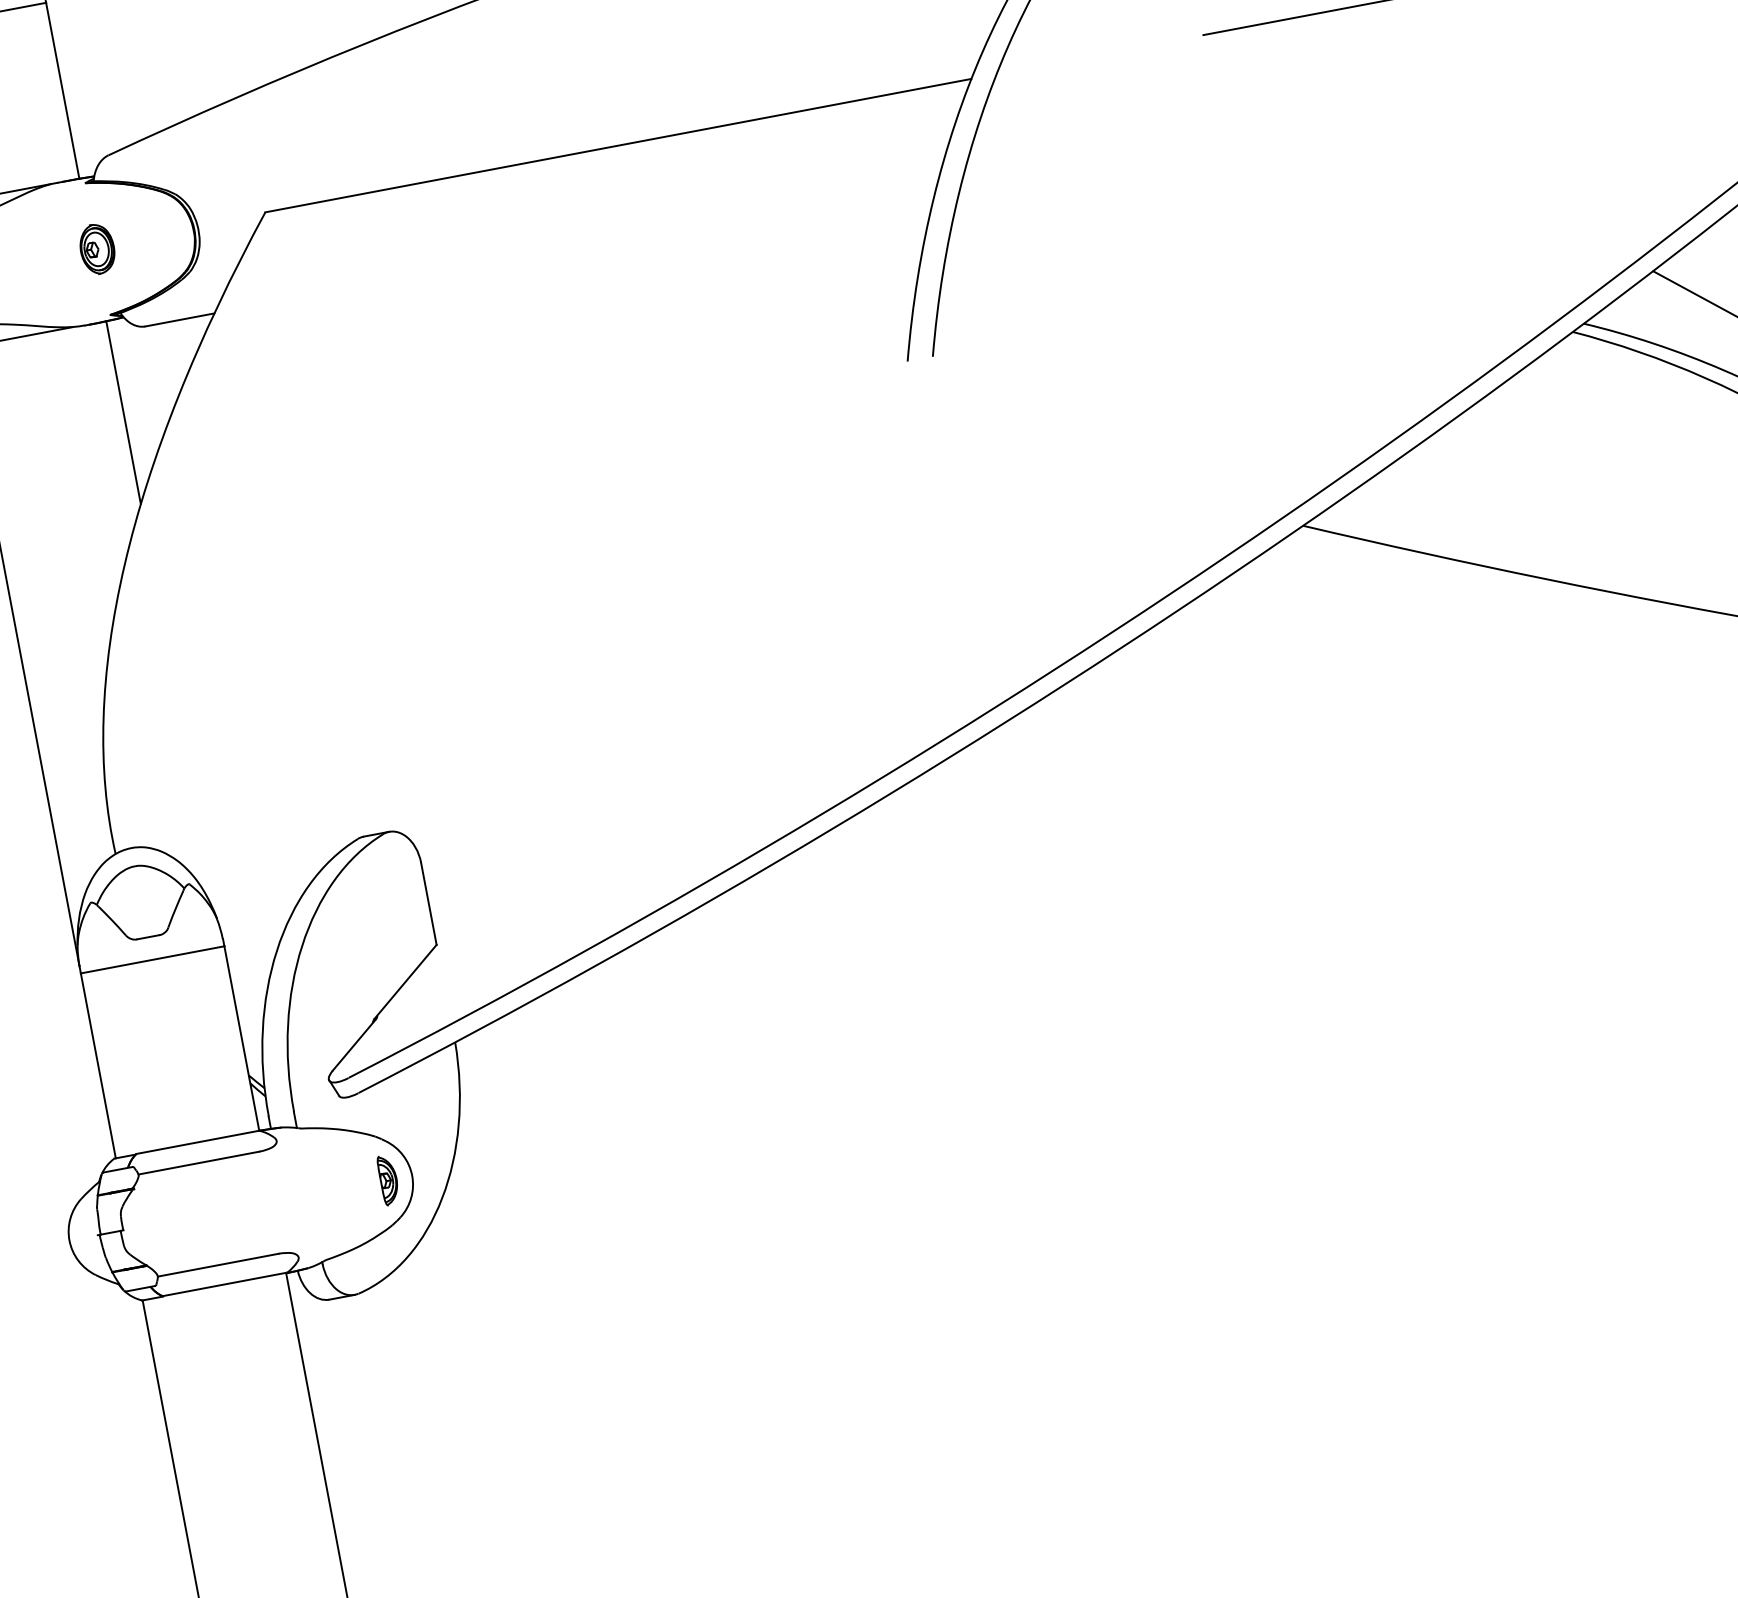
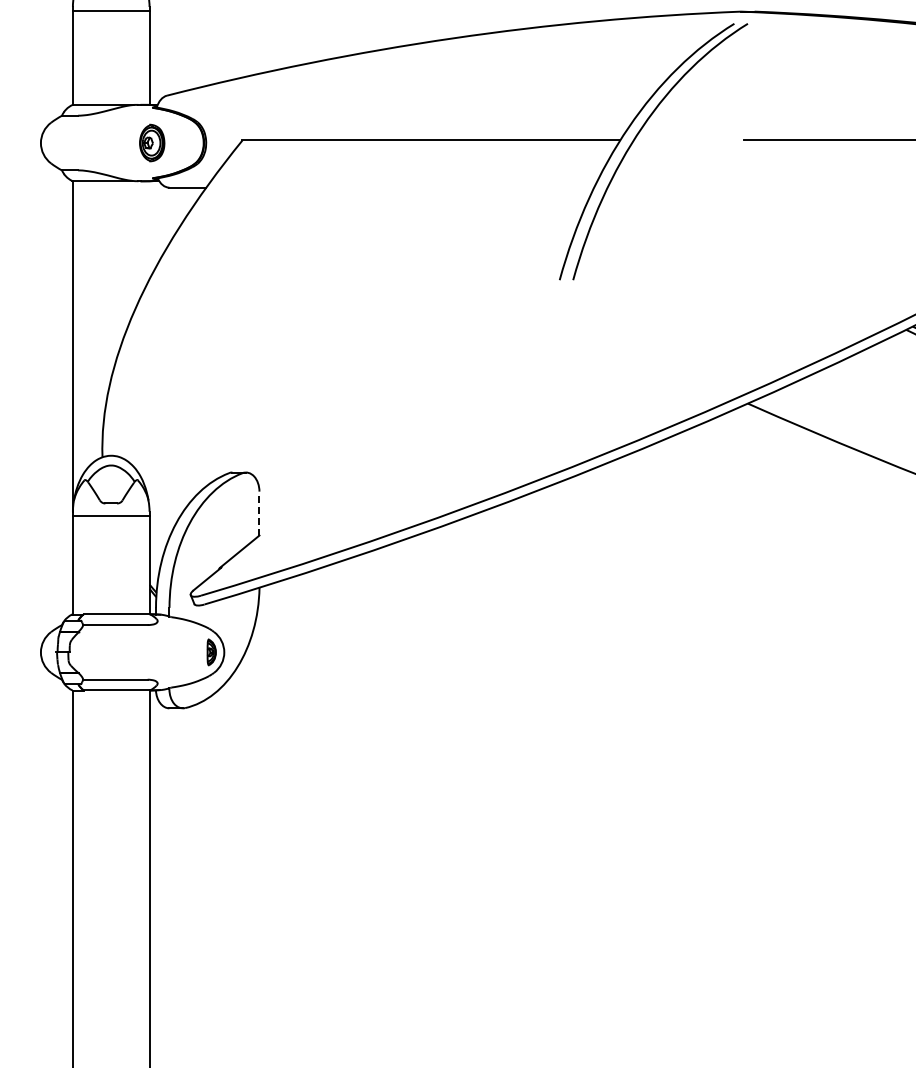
part: (96, 248) -> (151, 142), size x1.4
line: (123, 411) -> (149, 229), removed
line: (428, 903) -> (259, 513), solid -> dashed

